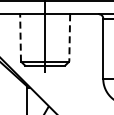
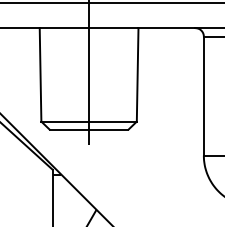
line: (20, 37) -> (40, 73), dashed -> solid
line: (69, 37) -> (137, 73), dashed -> solid

